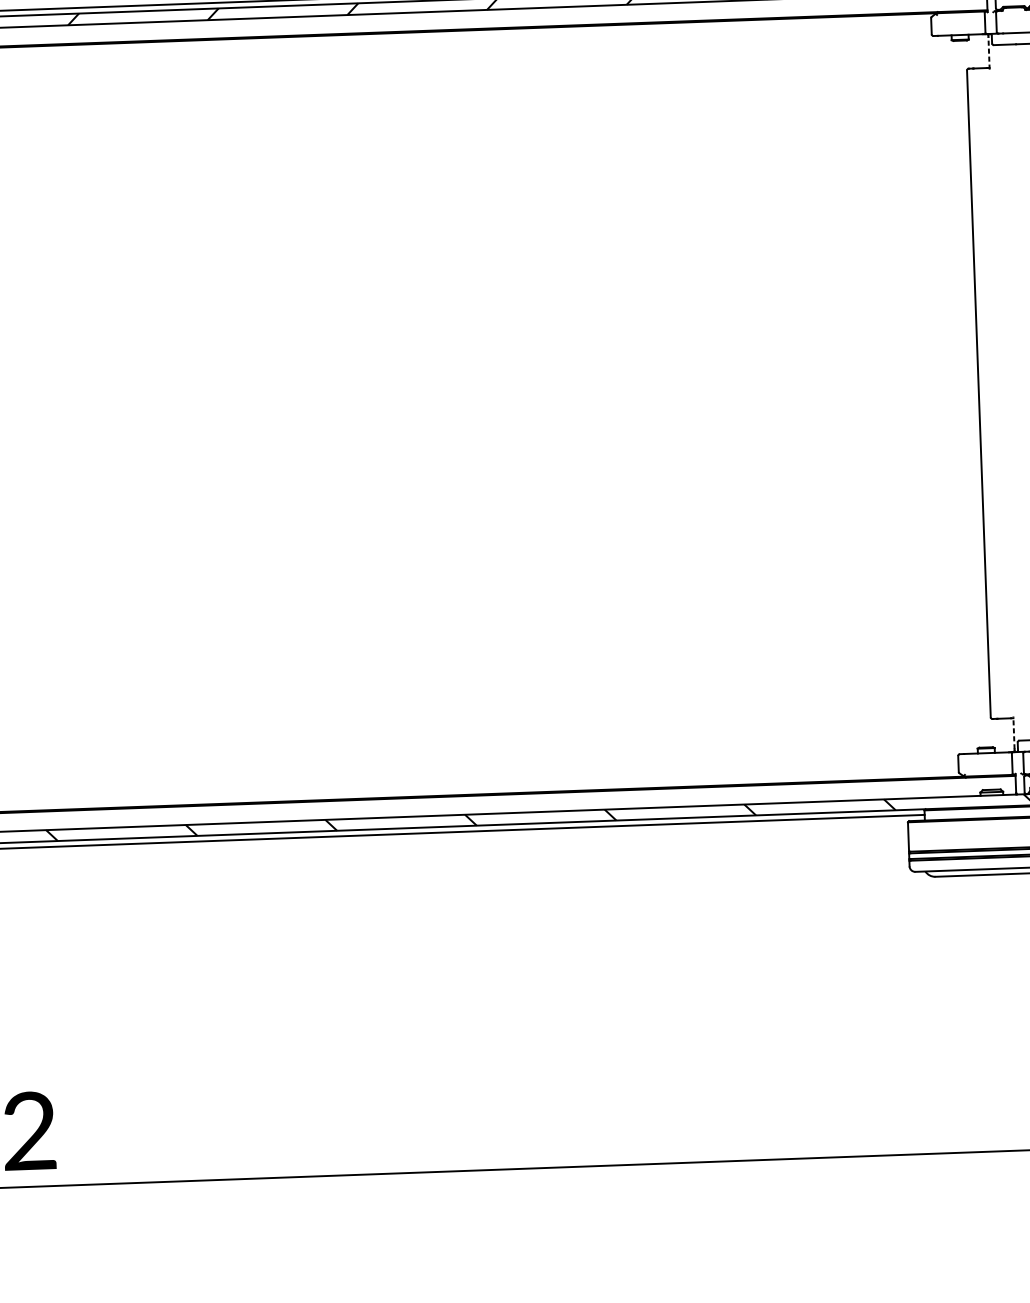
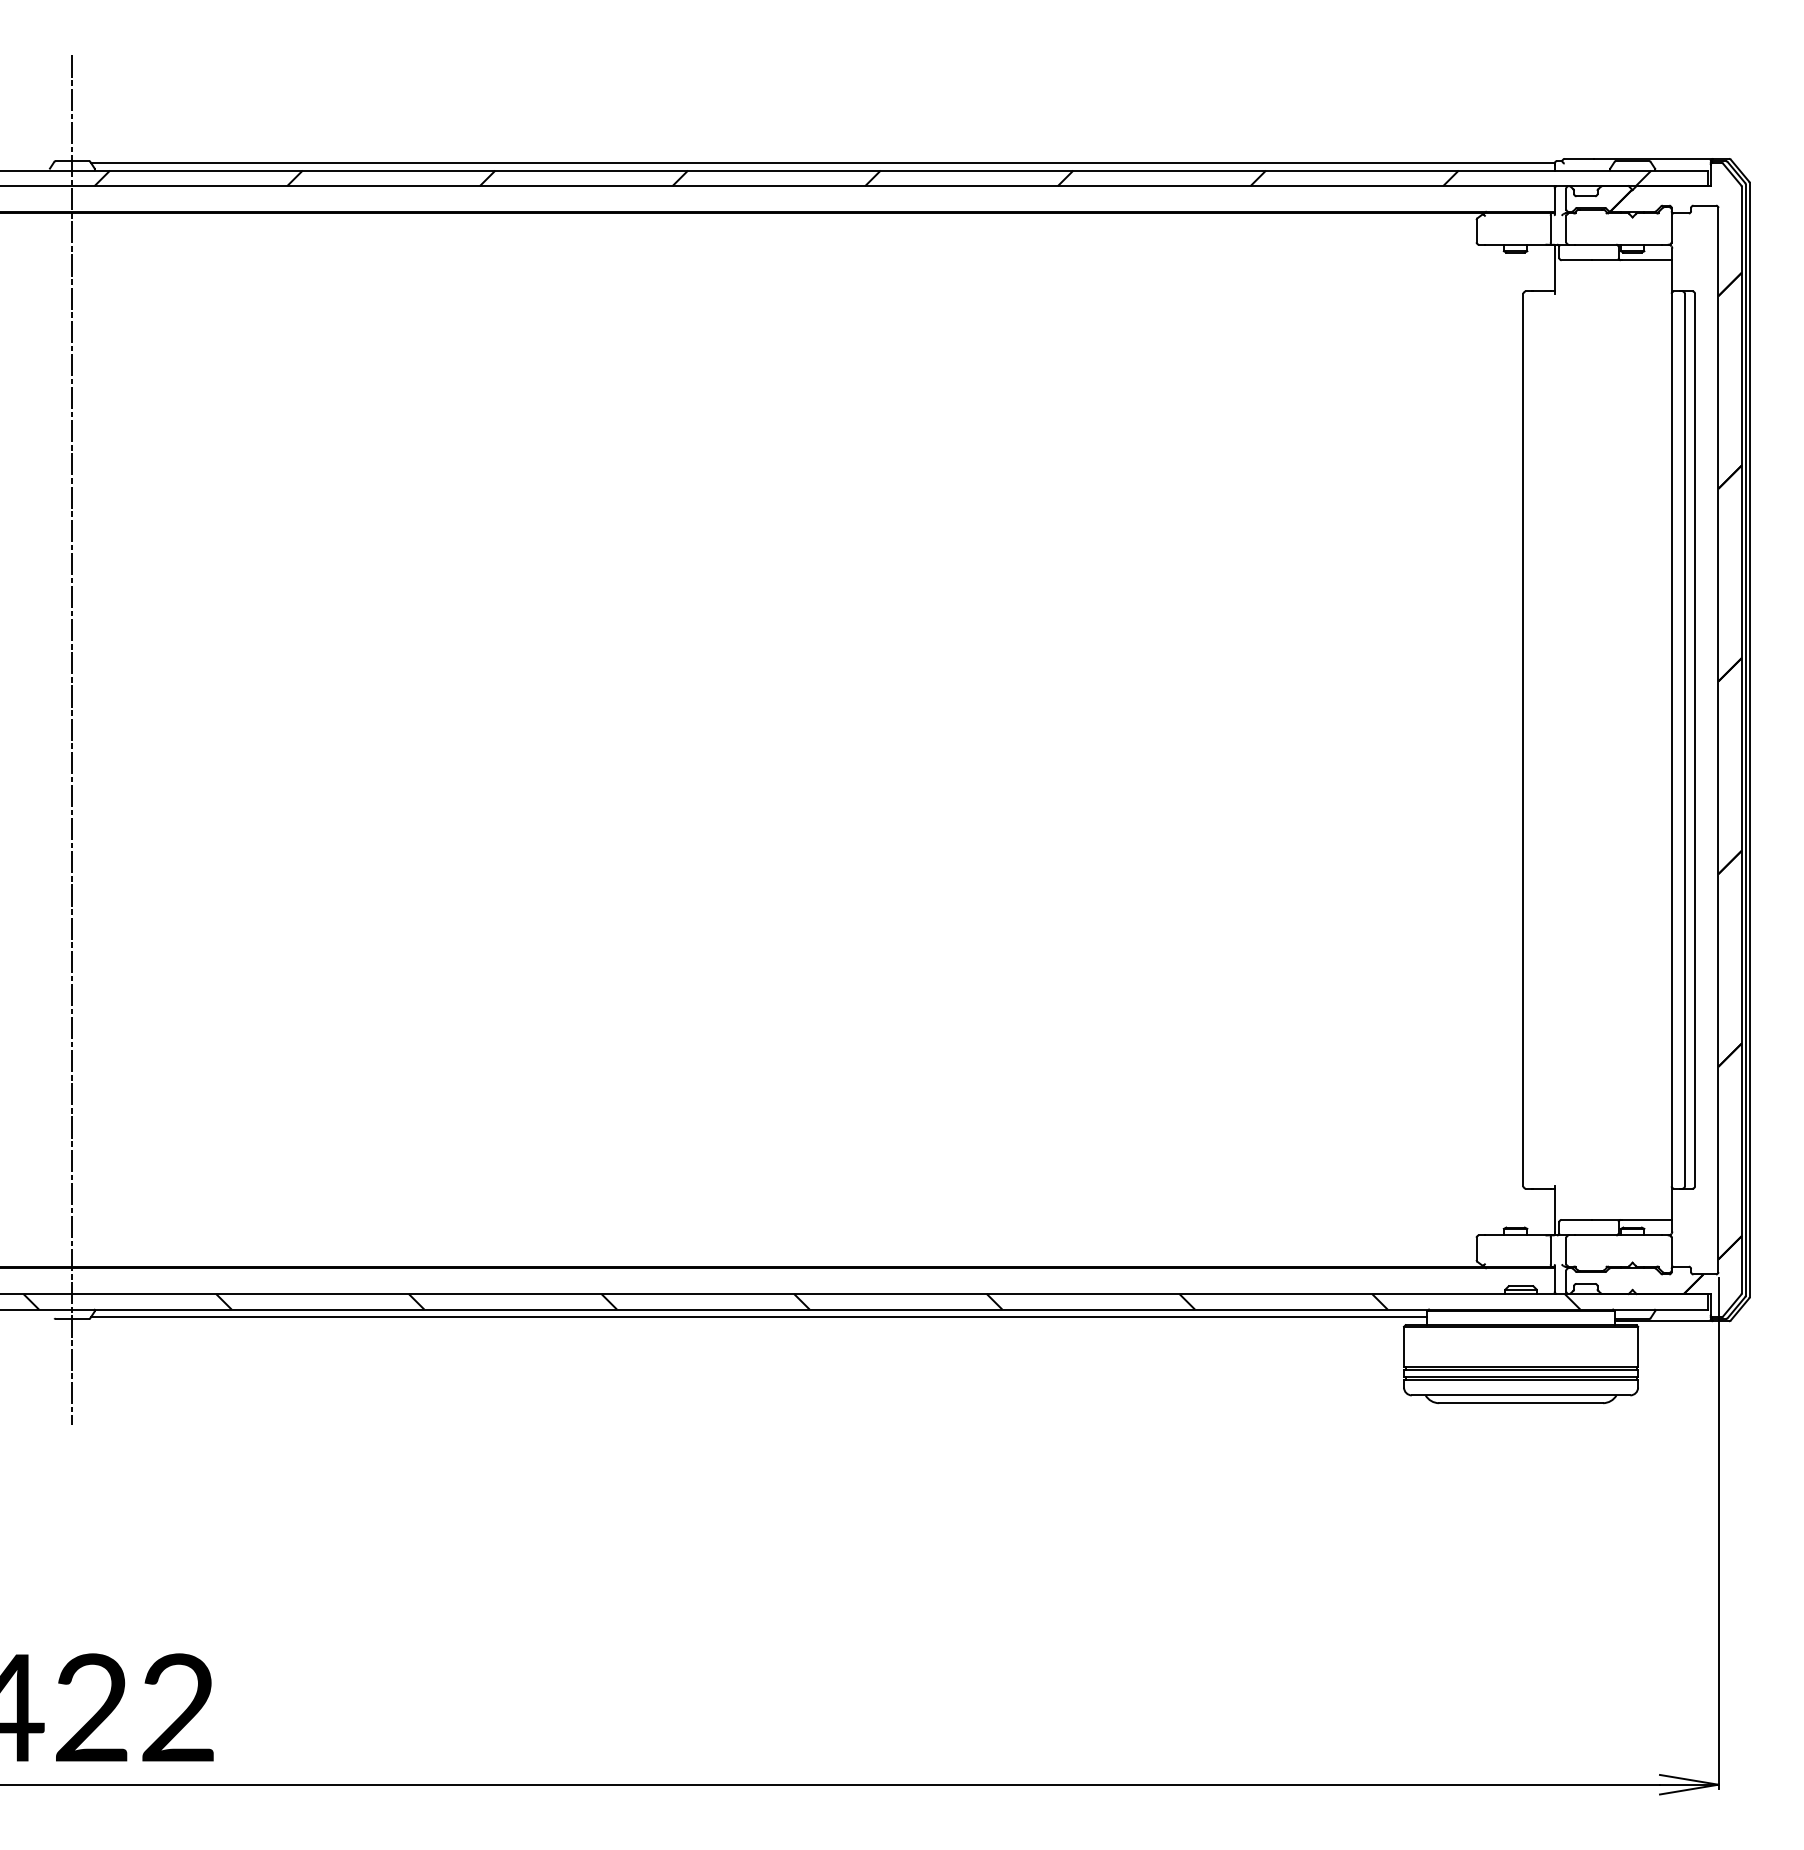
line: (988, 53) -> (1554, 271), dashed -> solid
line: (1013, 732) -> (1554, 1208), dashed -> solid

